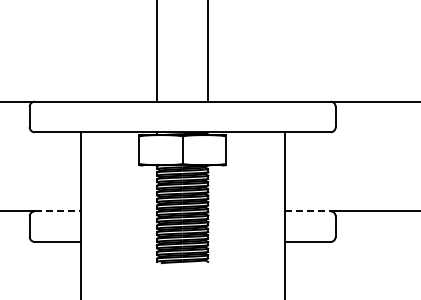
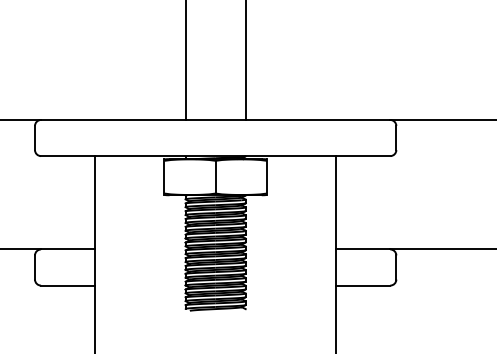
line: (57, 211) -> (67, 249), dashed -> solid
line: (307, 211) -> (363, 249), dashed -> solid

